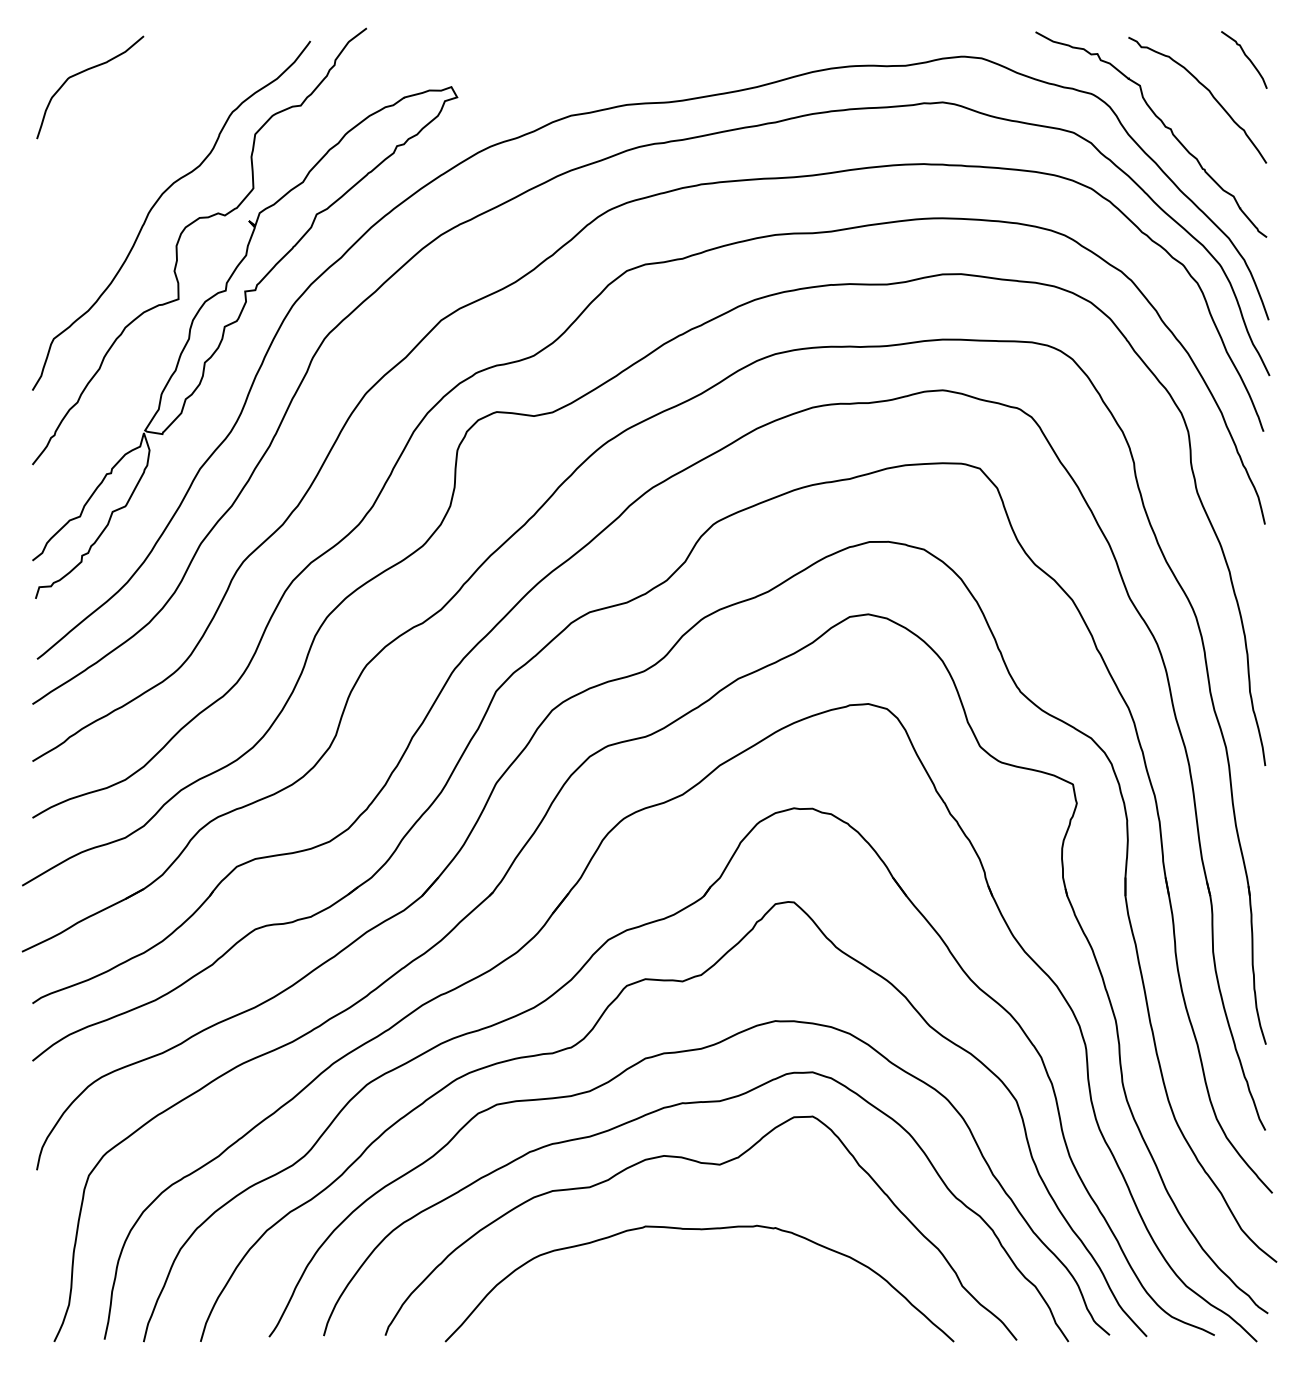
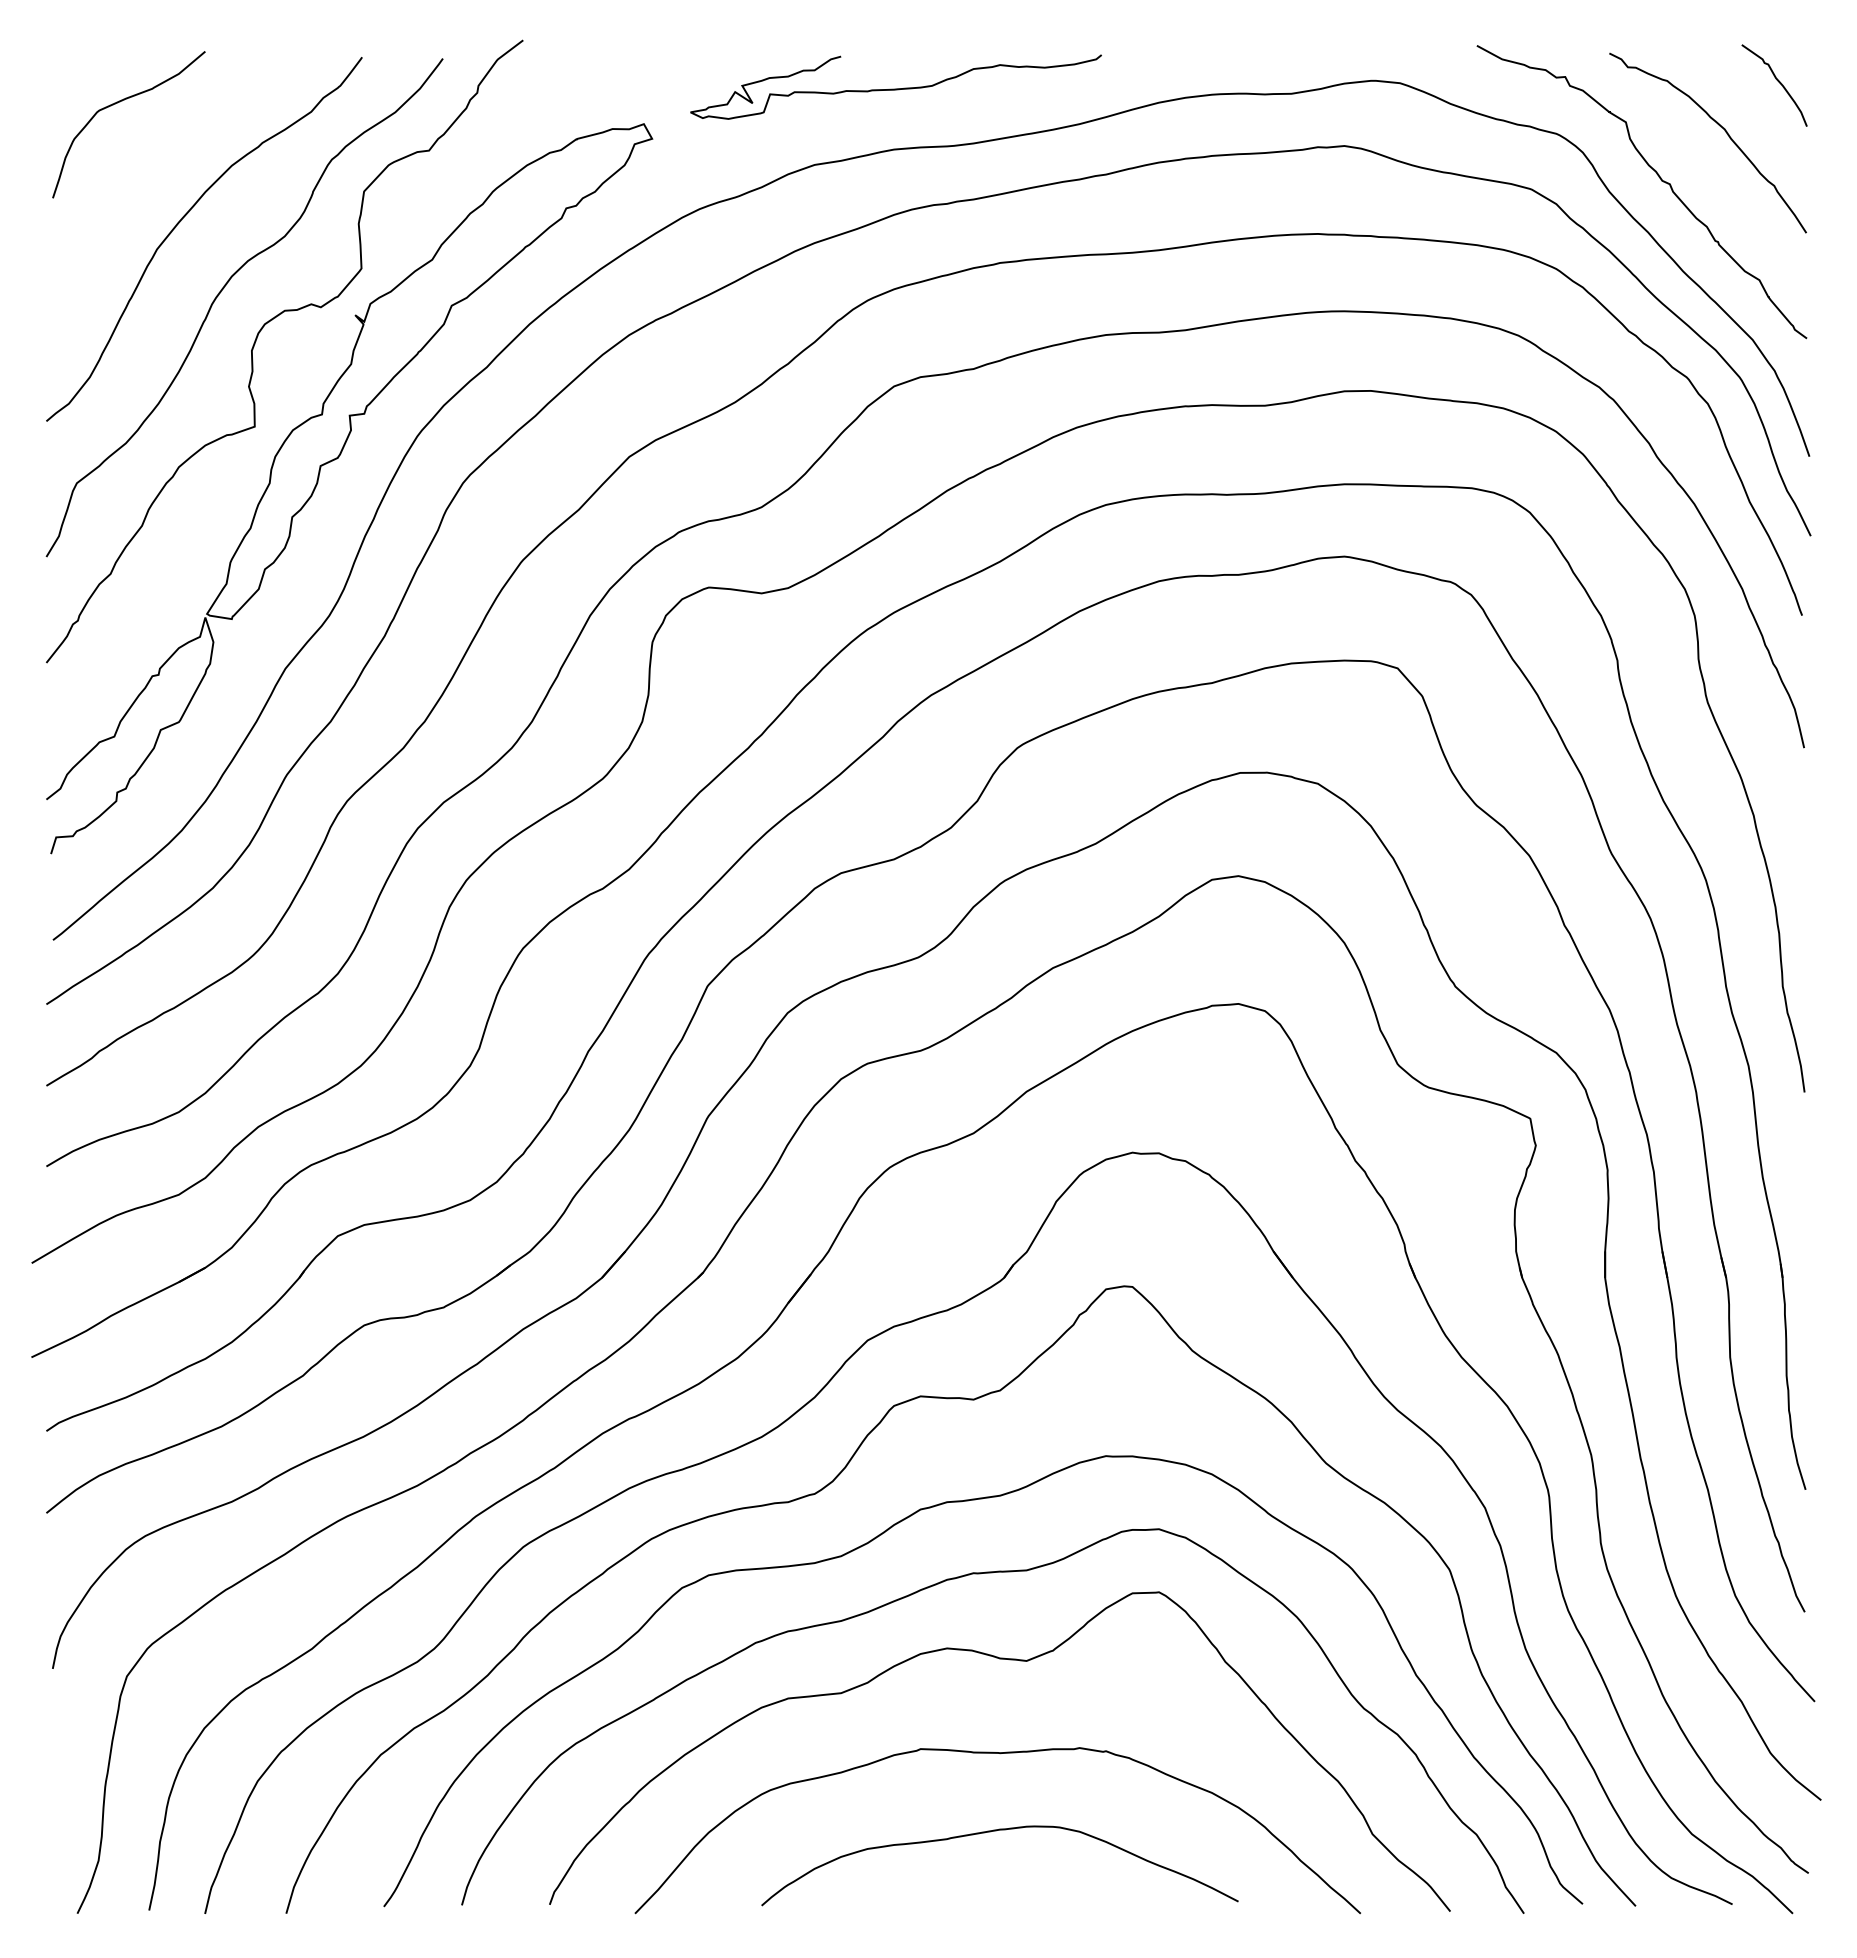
curve: (627, 62) -> (895, 88), added
curve: (126, 156) -> (180, 222), added
curve: (698, 1284) -> (996, 1831), added

